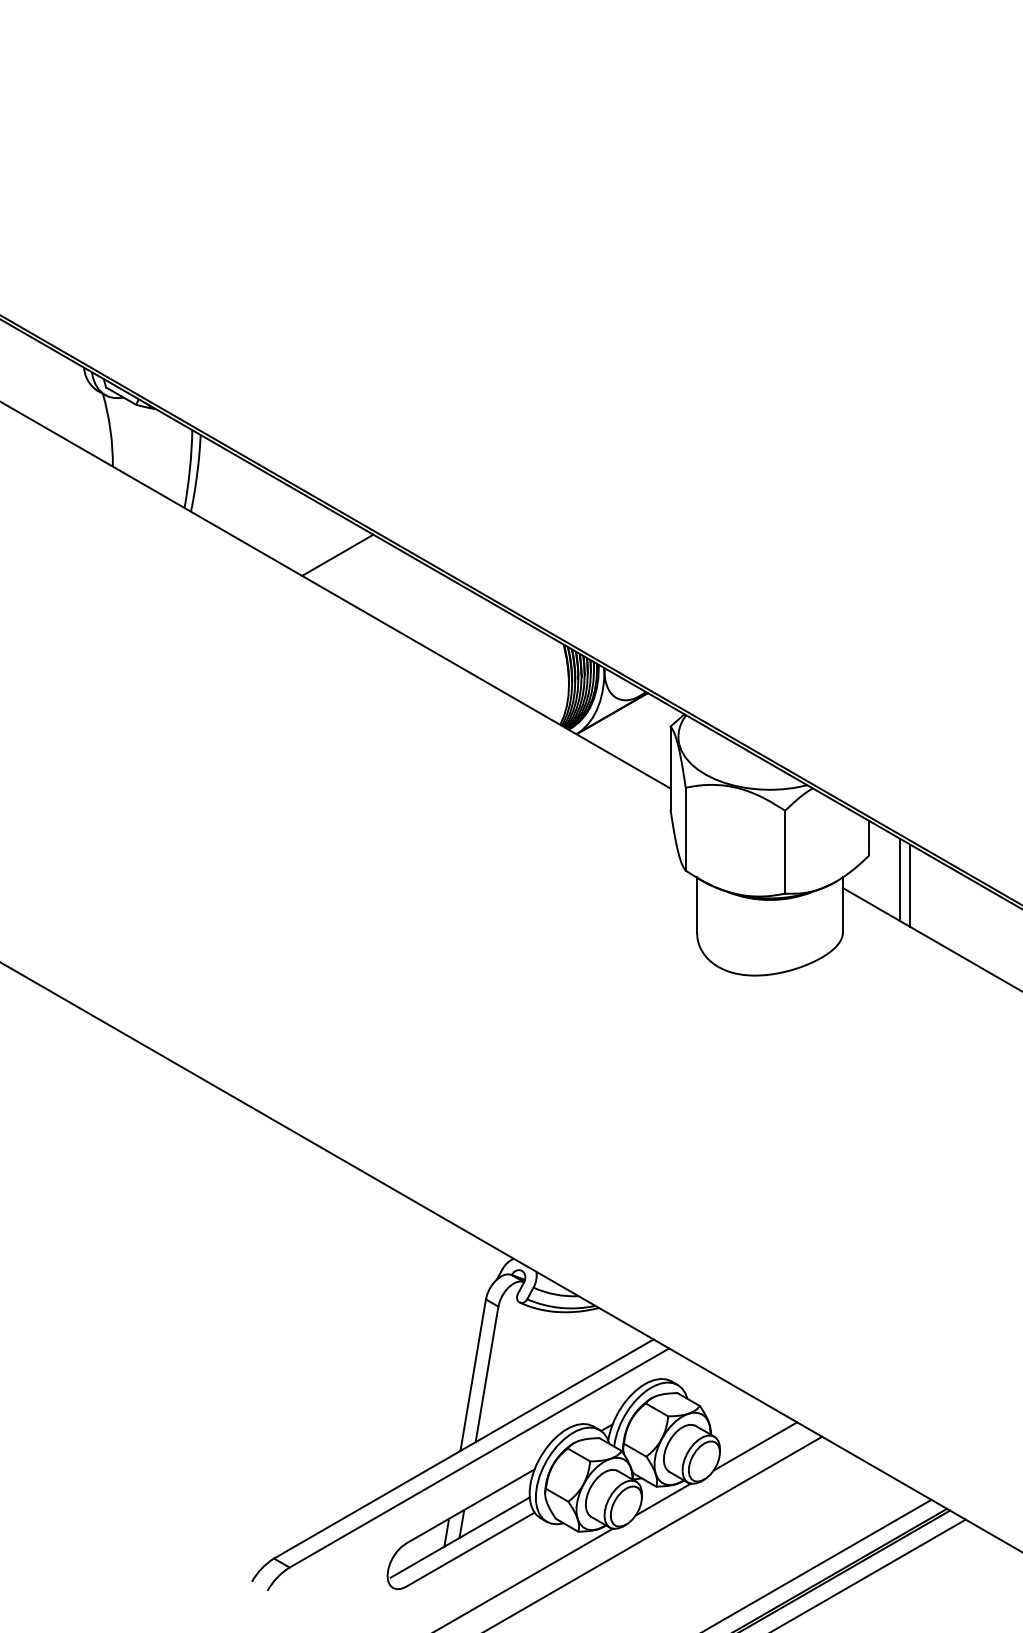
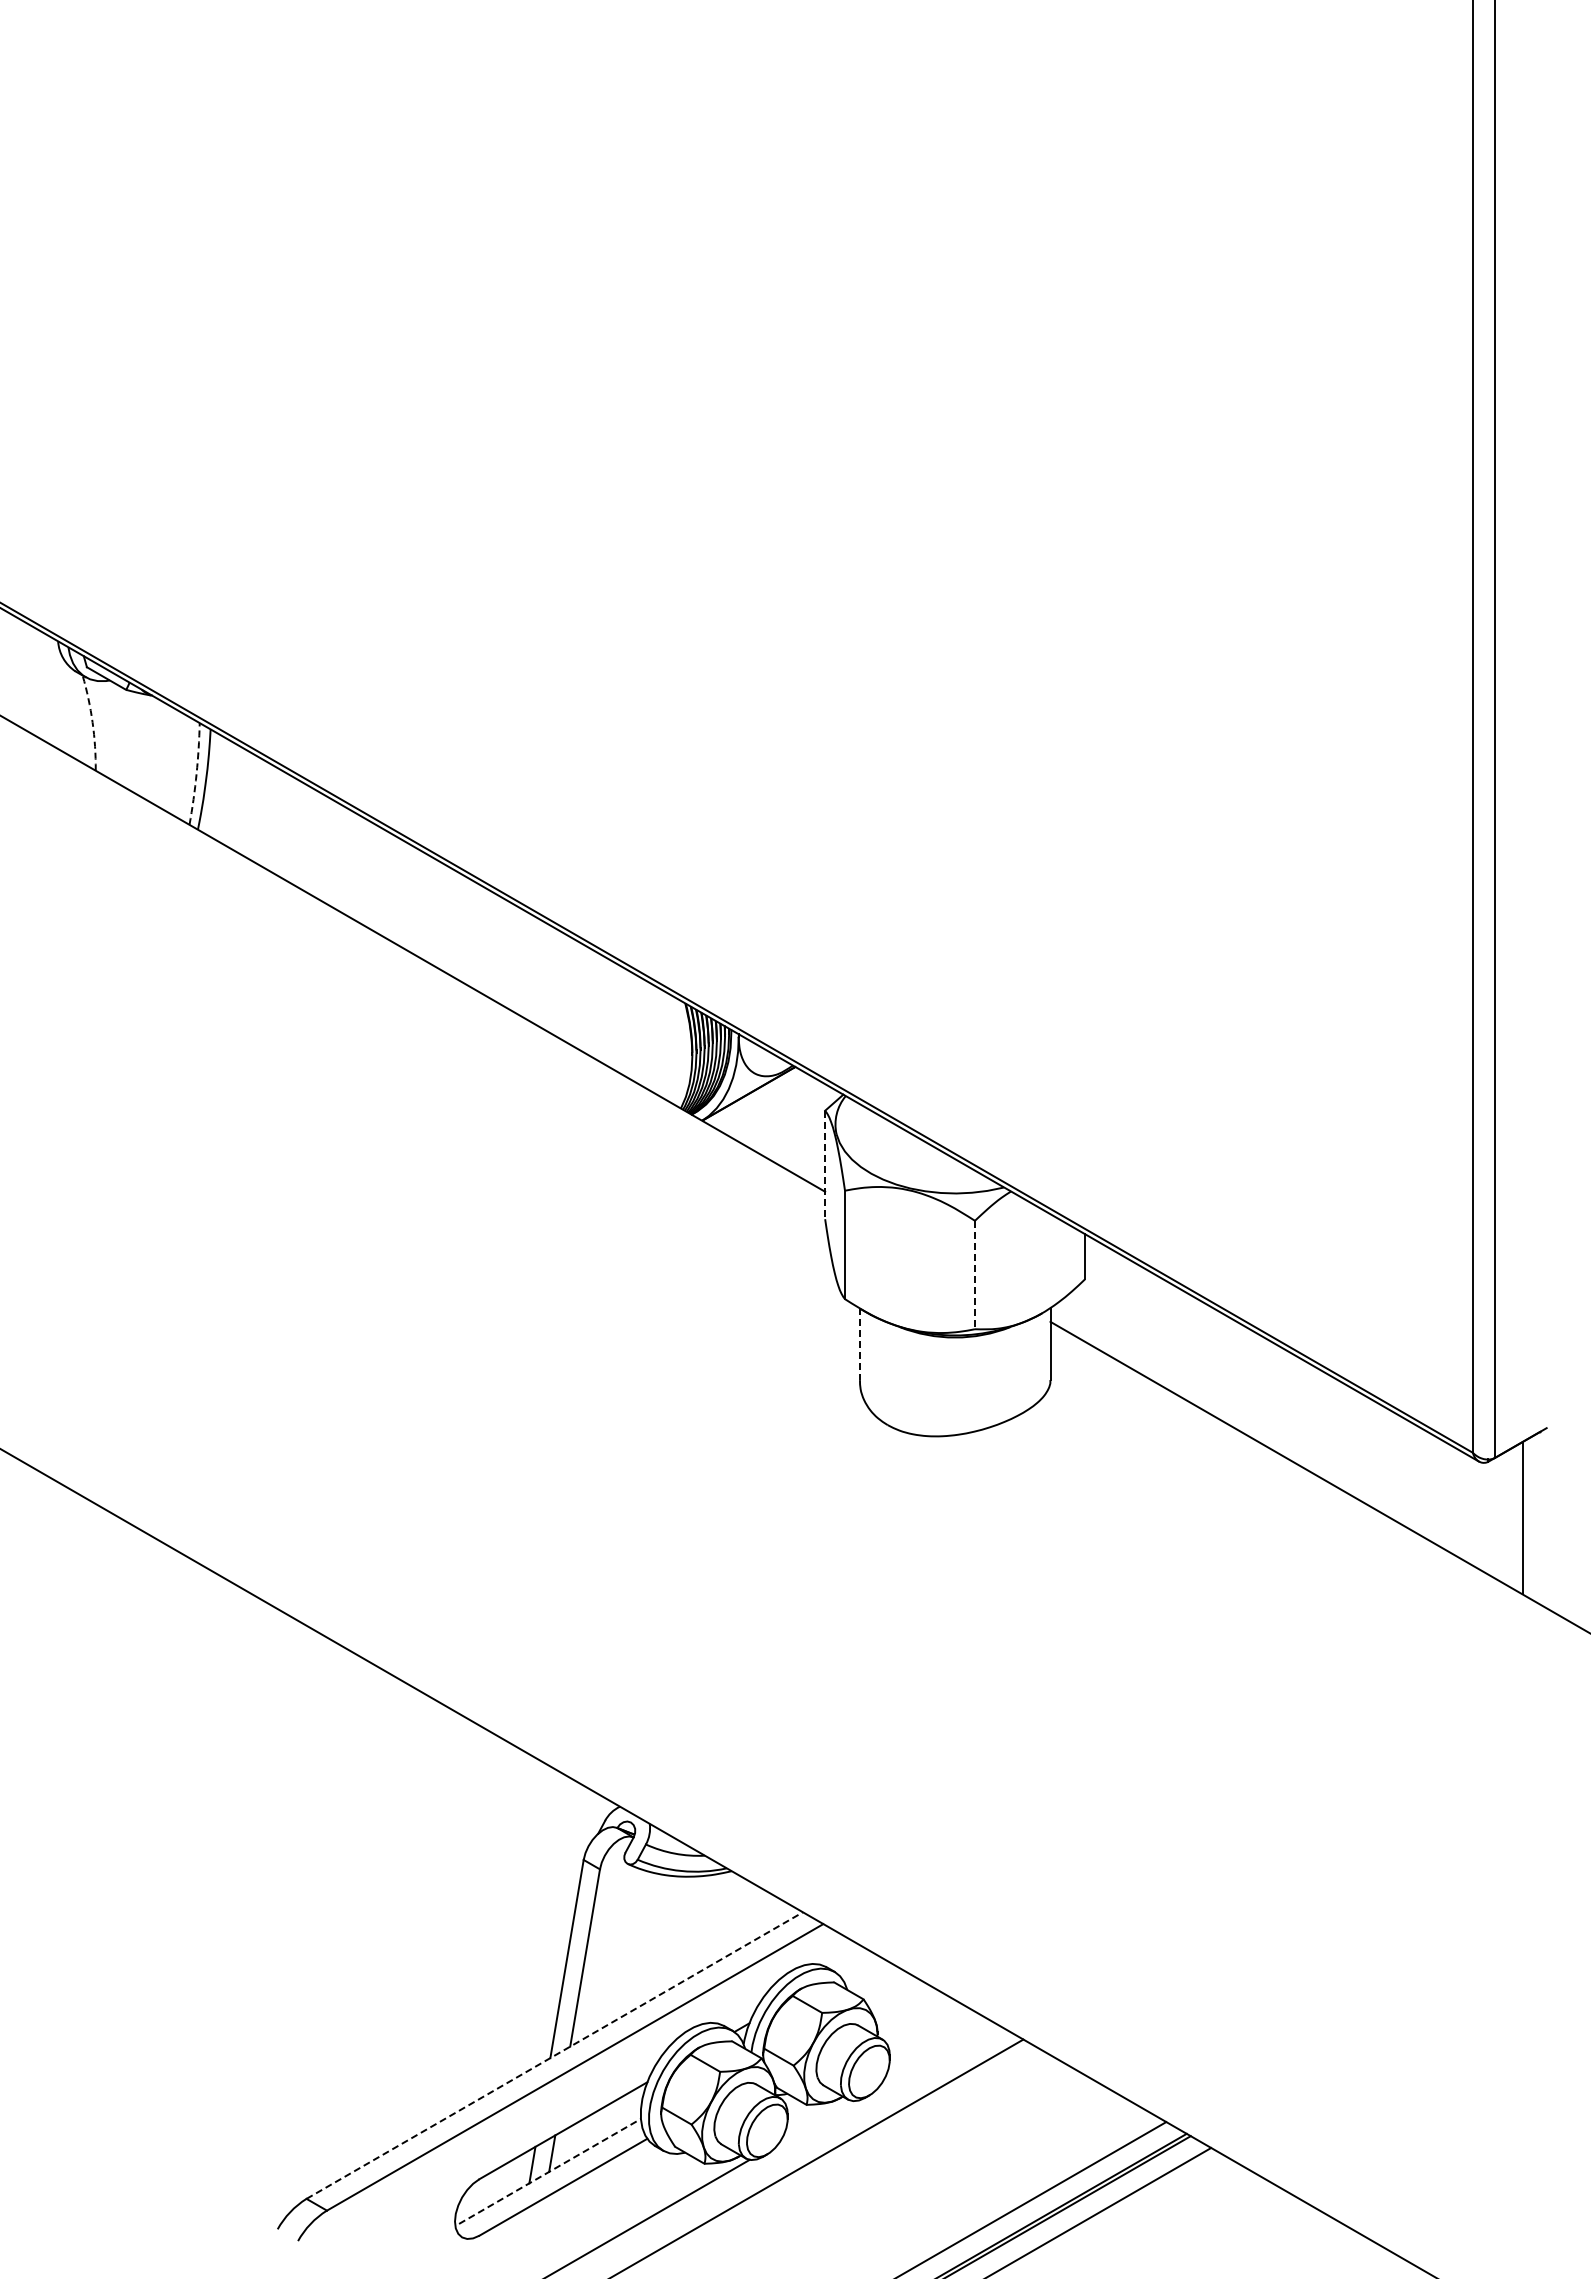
arc: (110, 429) -> (92, 722), solid -> dashed
arc: (189, 469) -> (196, 774), solid -> dashed
line: (337, 555) -> (389, 886), removed
line: (670, 768) -> (825, 1165), solid -> dashed
line: (784, 852) -> (974, 1275), solid -> dashed
line: (900, 880) -> (1125, 1311), removed
line: (910, 885) -> (1138, 1318), removed
line: (696, 905) -> (859, 1344), solid -> dashed
line: (754, 1445) -> (935, 2051), removed
line: (463, 1448) -> (554, 2055), solid -> dashed
line: (663, 1499) -> (815, 2121), removed
line: (460, 1537) -> (550, 2171), solid -> dashed

